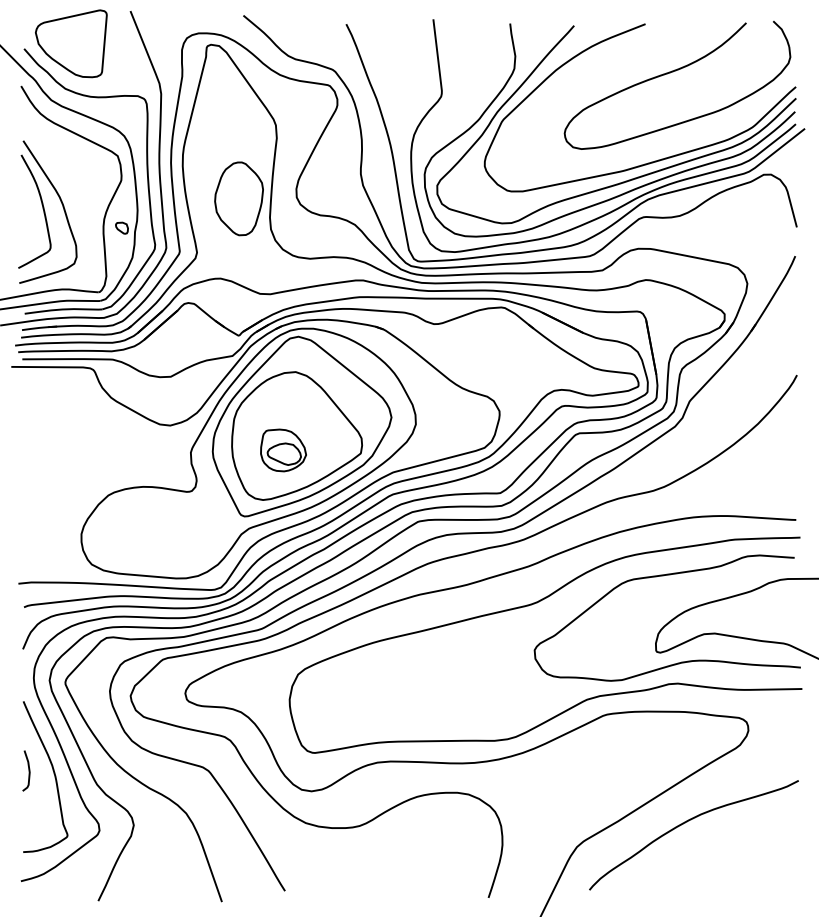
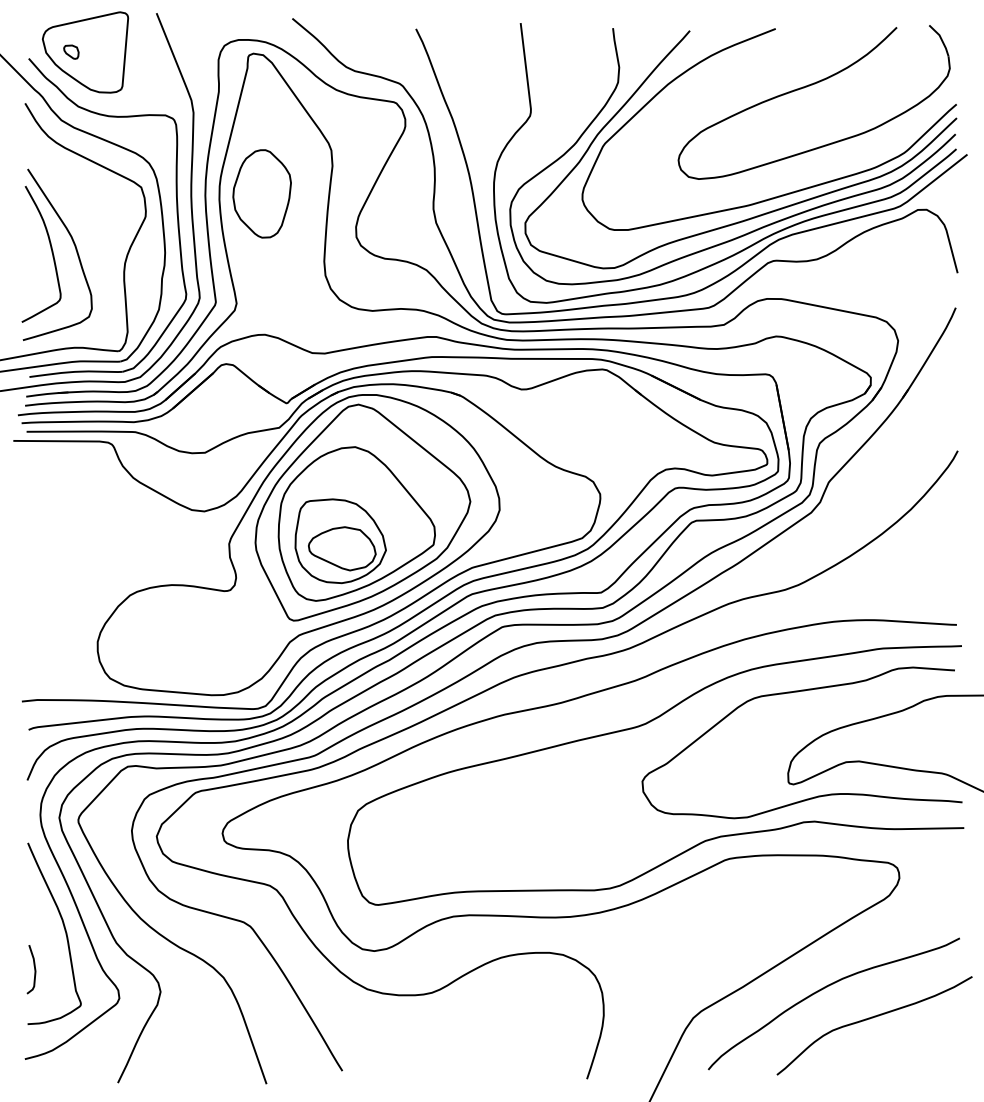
part: (238, 198) -> (261, 193), moved
part: (122, 227) -> (71, 51), moved
part: (283, 450) -> (340, 541), size x1.67
curve: (28, 770) -> (34, 969), moved
curve: (726, 847) -> (873, 1018), added

